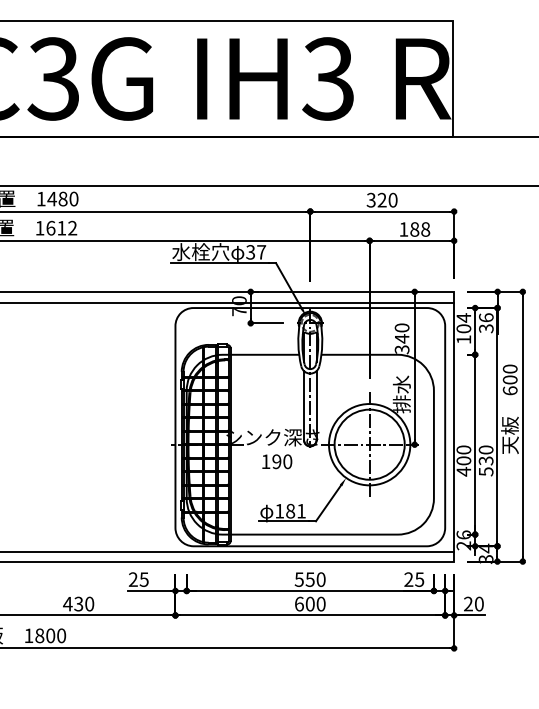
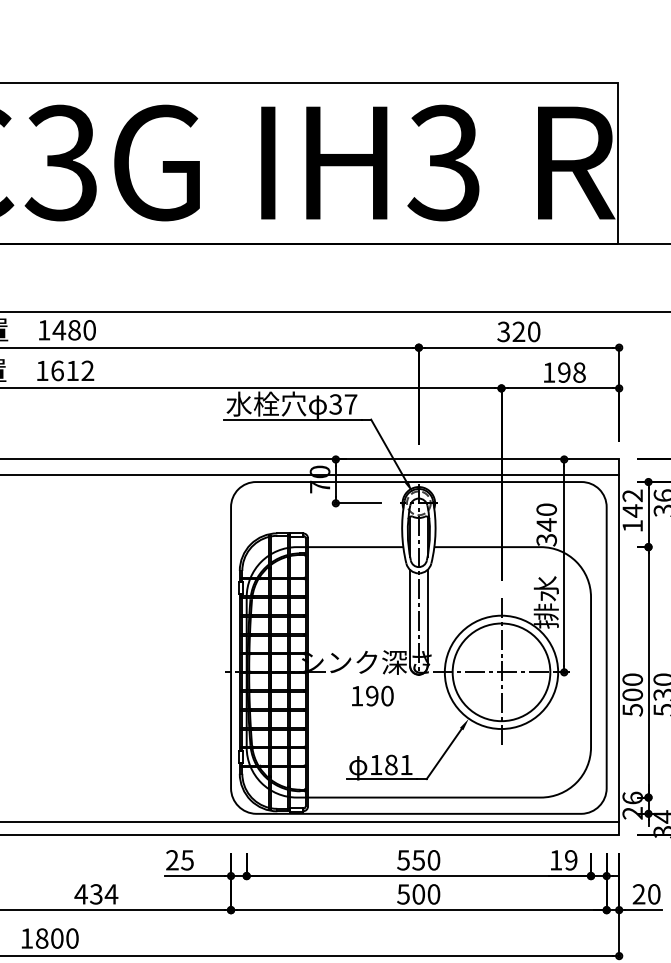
text: (414, 229) -> (563, 372), 188 -> 198
text: (463, 323) -> (632, 503), 104 -> 142
text: (463, 471) -> (632, 709), 400 -> 500
text: (414, 579) -> (563, 860), 25 -> 19
text: (89, 603) -> (111, 893), 430 -> 434
text: (298, 603) -> (402, 893), 600 -> 500

